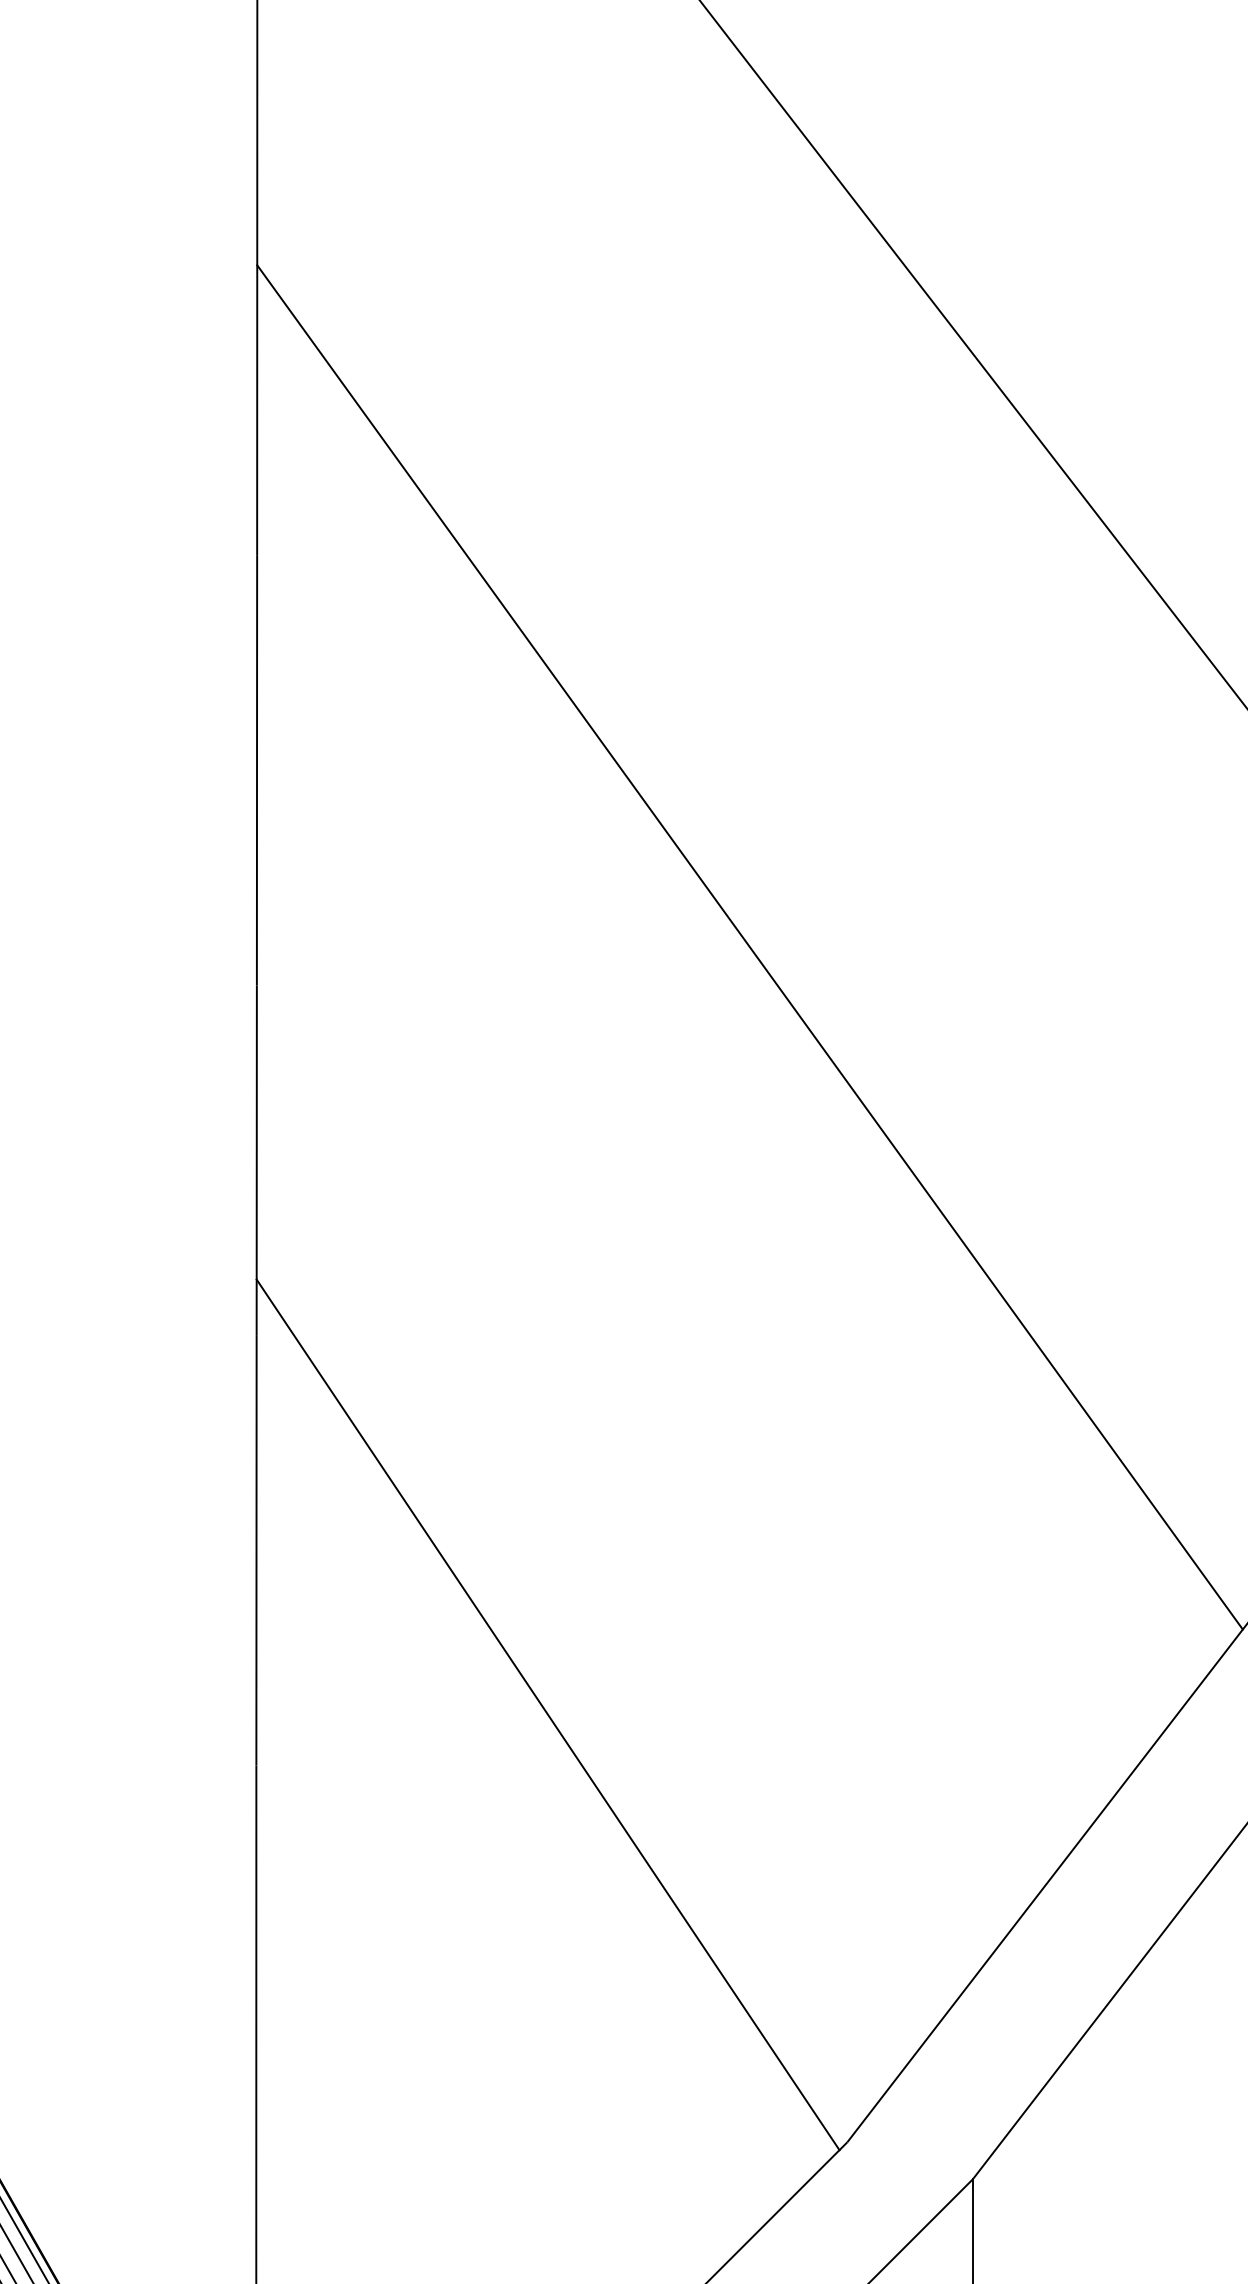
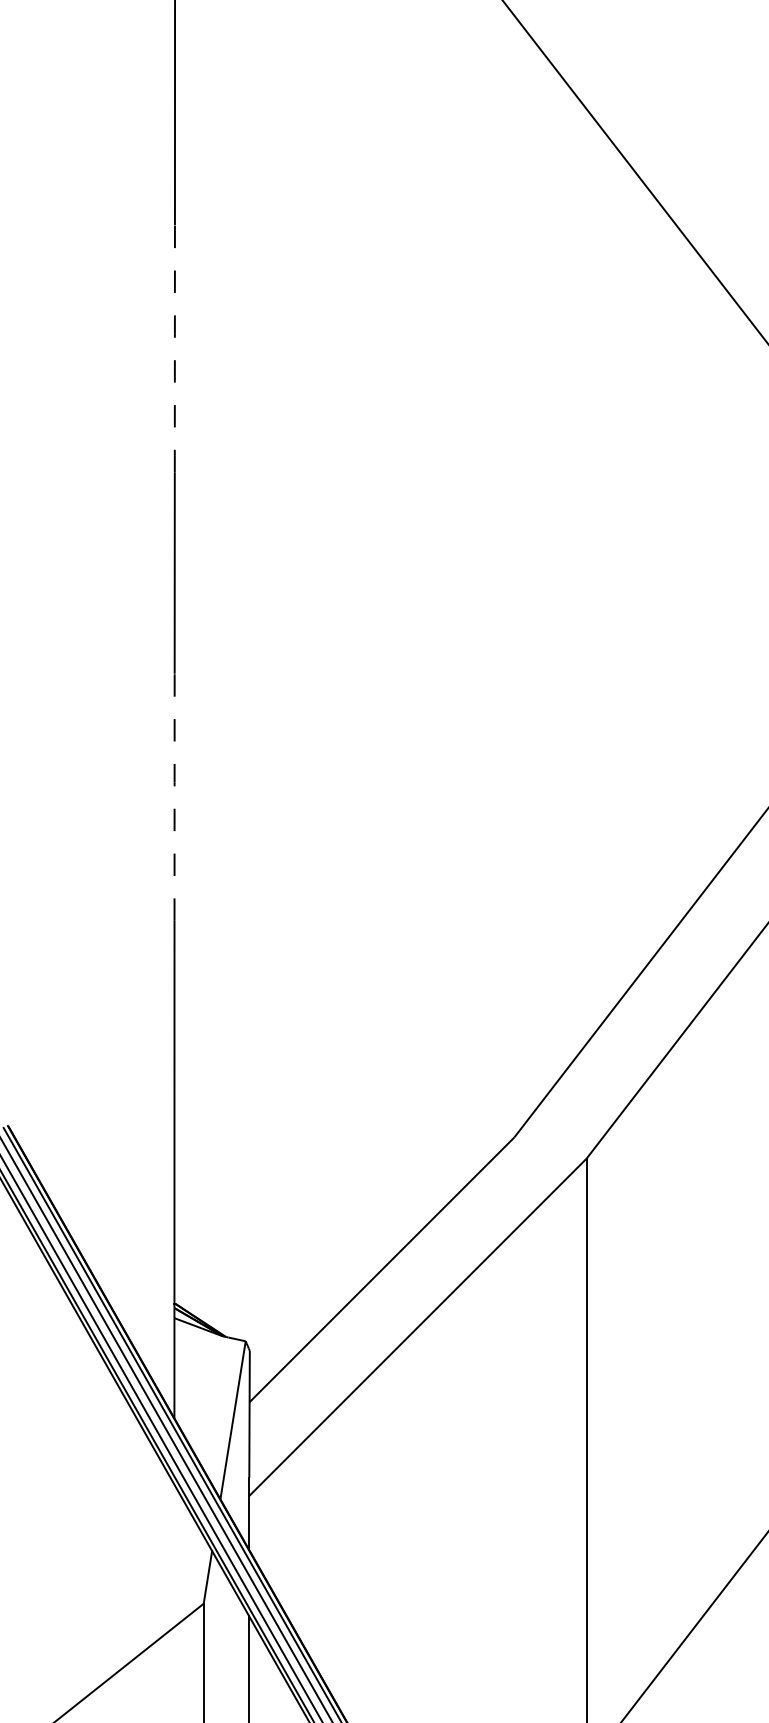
line: (256, 768) -> (174, 347), solid -> dashed
line: (750, 947) -> (458, 450), removed
line: (256, 1549) -> (174, 796), solid -> dashed
line: (546, 1714) -> (341, 891), removed

